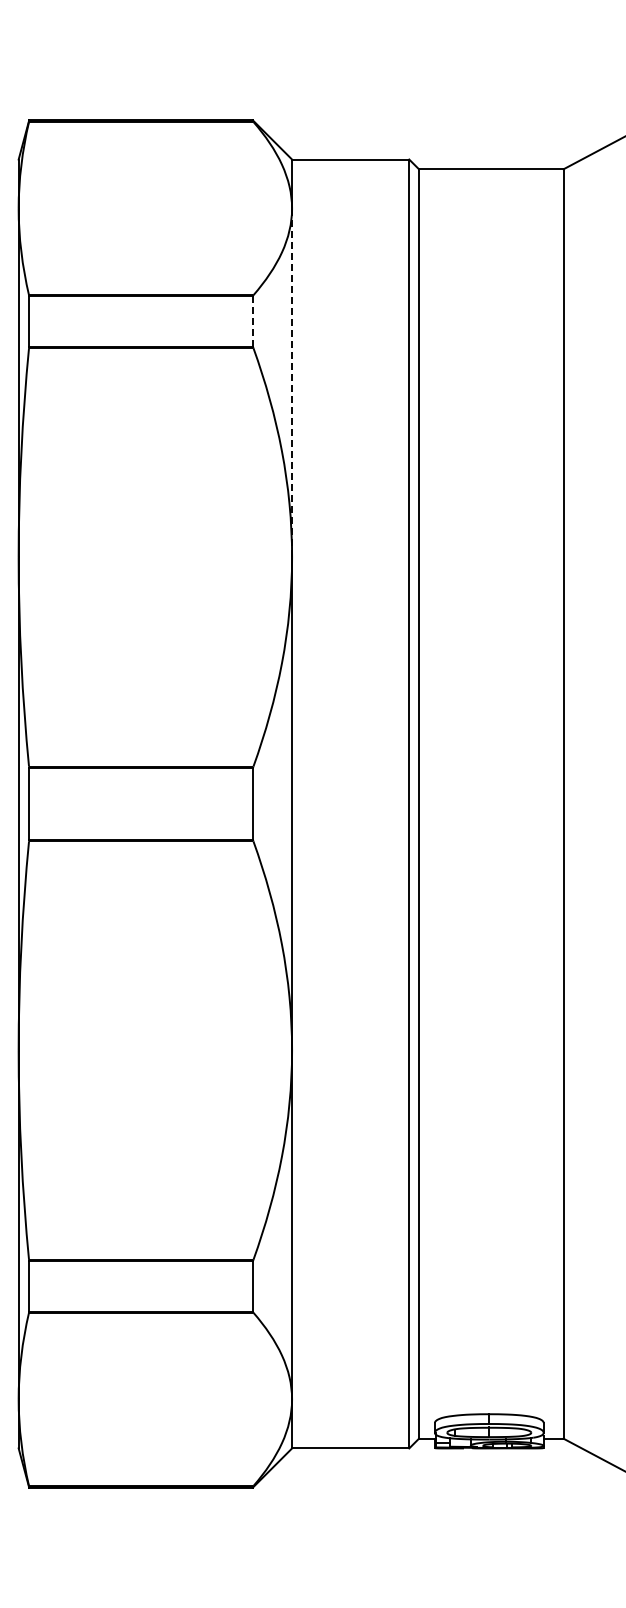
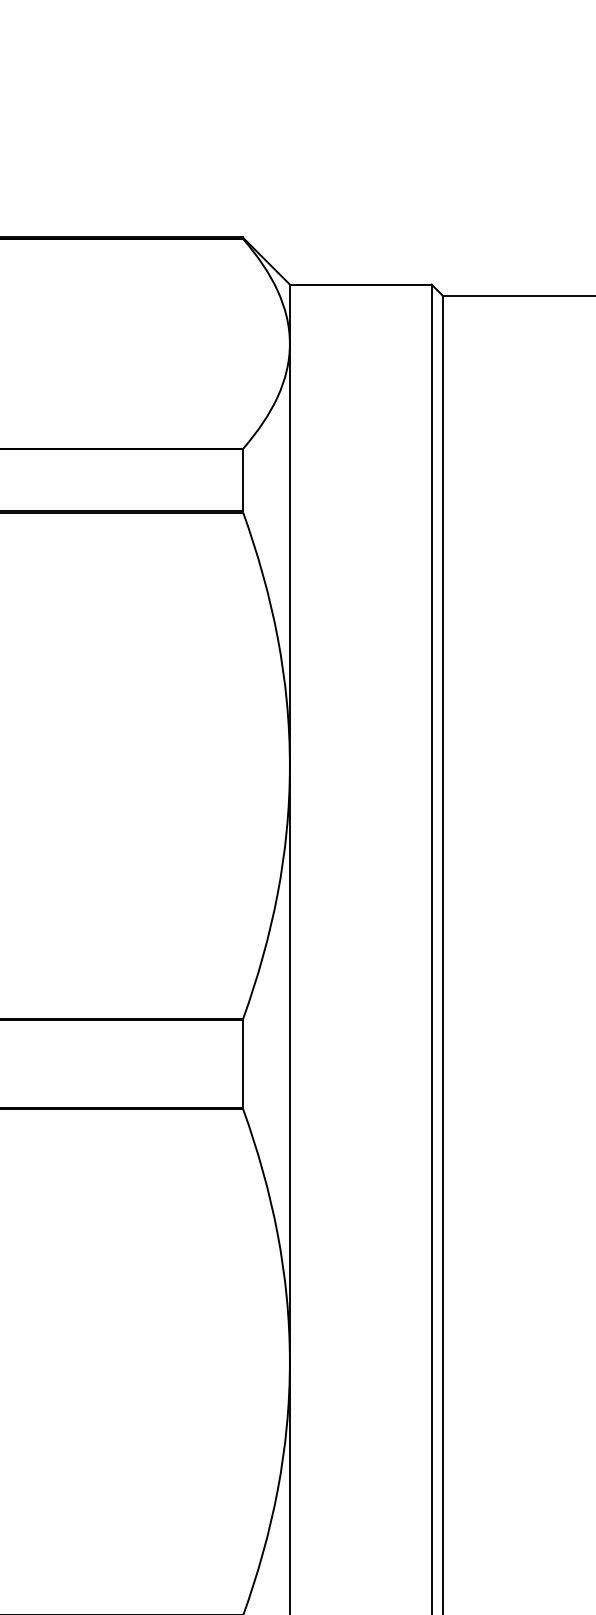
line: (253, 321) -> (243, 480), dashed -> solid
line: (292, 382) -> (290, 554), dashed -> solid

